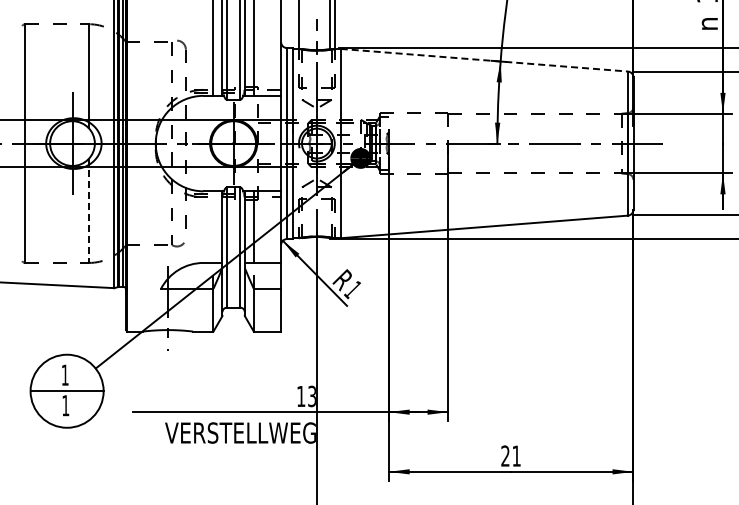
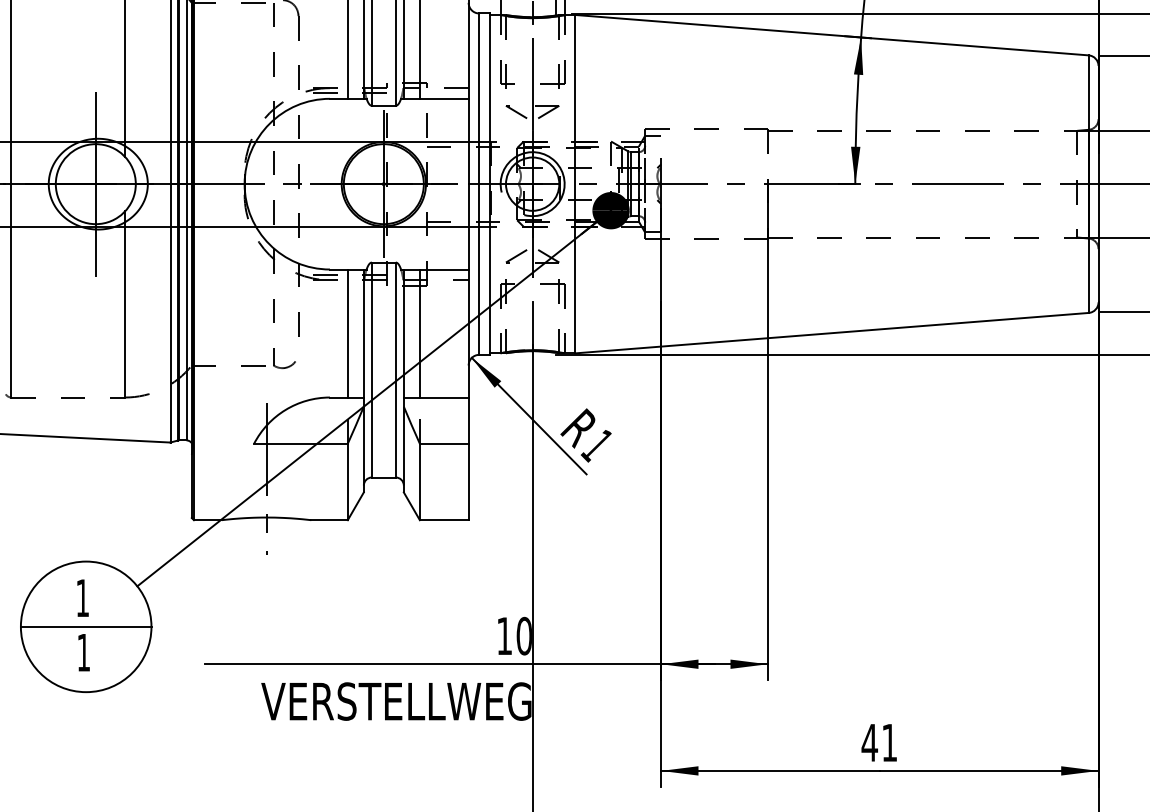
line: (484, 60) -> (832, 35), dashed -> solid
line: (88, 211) -> (124, 305), dashed -> solid
line: (213, 226) -> (347, 332), added
text: (311, 396) -> (523, 636), 13 -> 10
text: (505, 455) -> (869, 741), 21 -> 41

